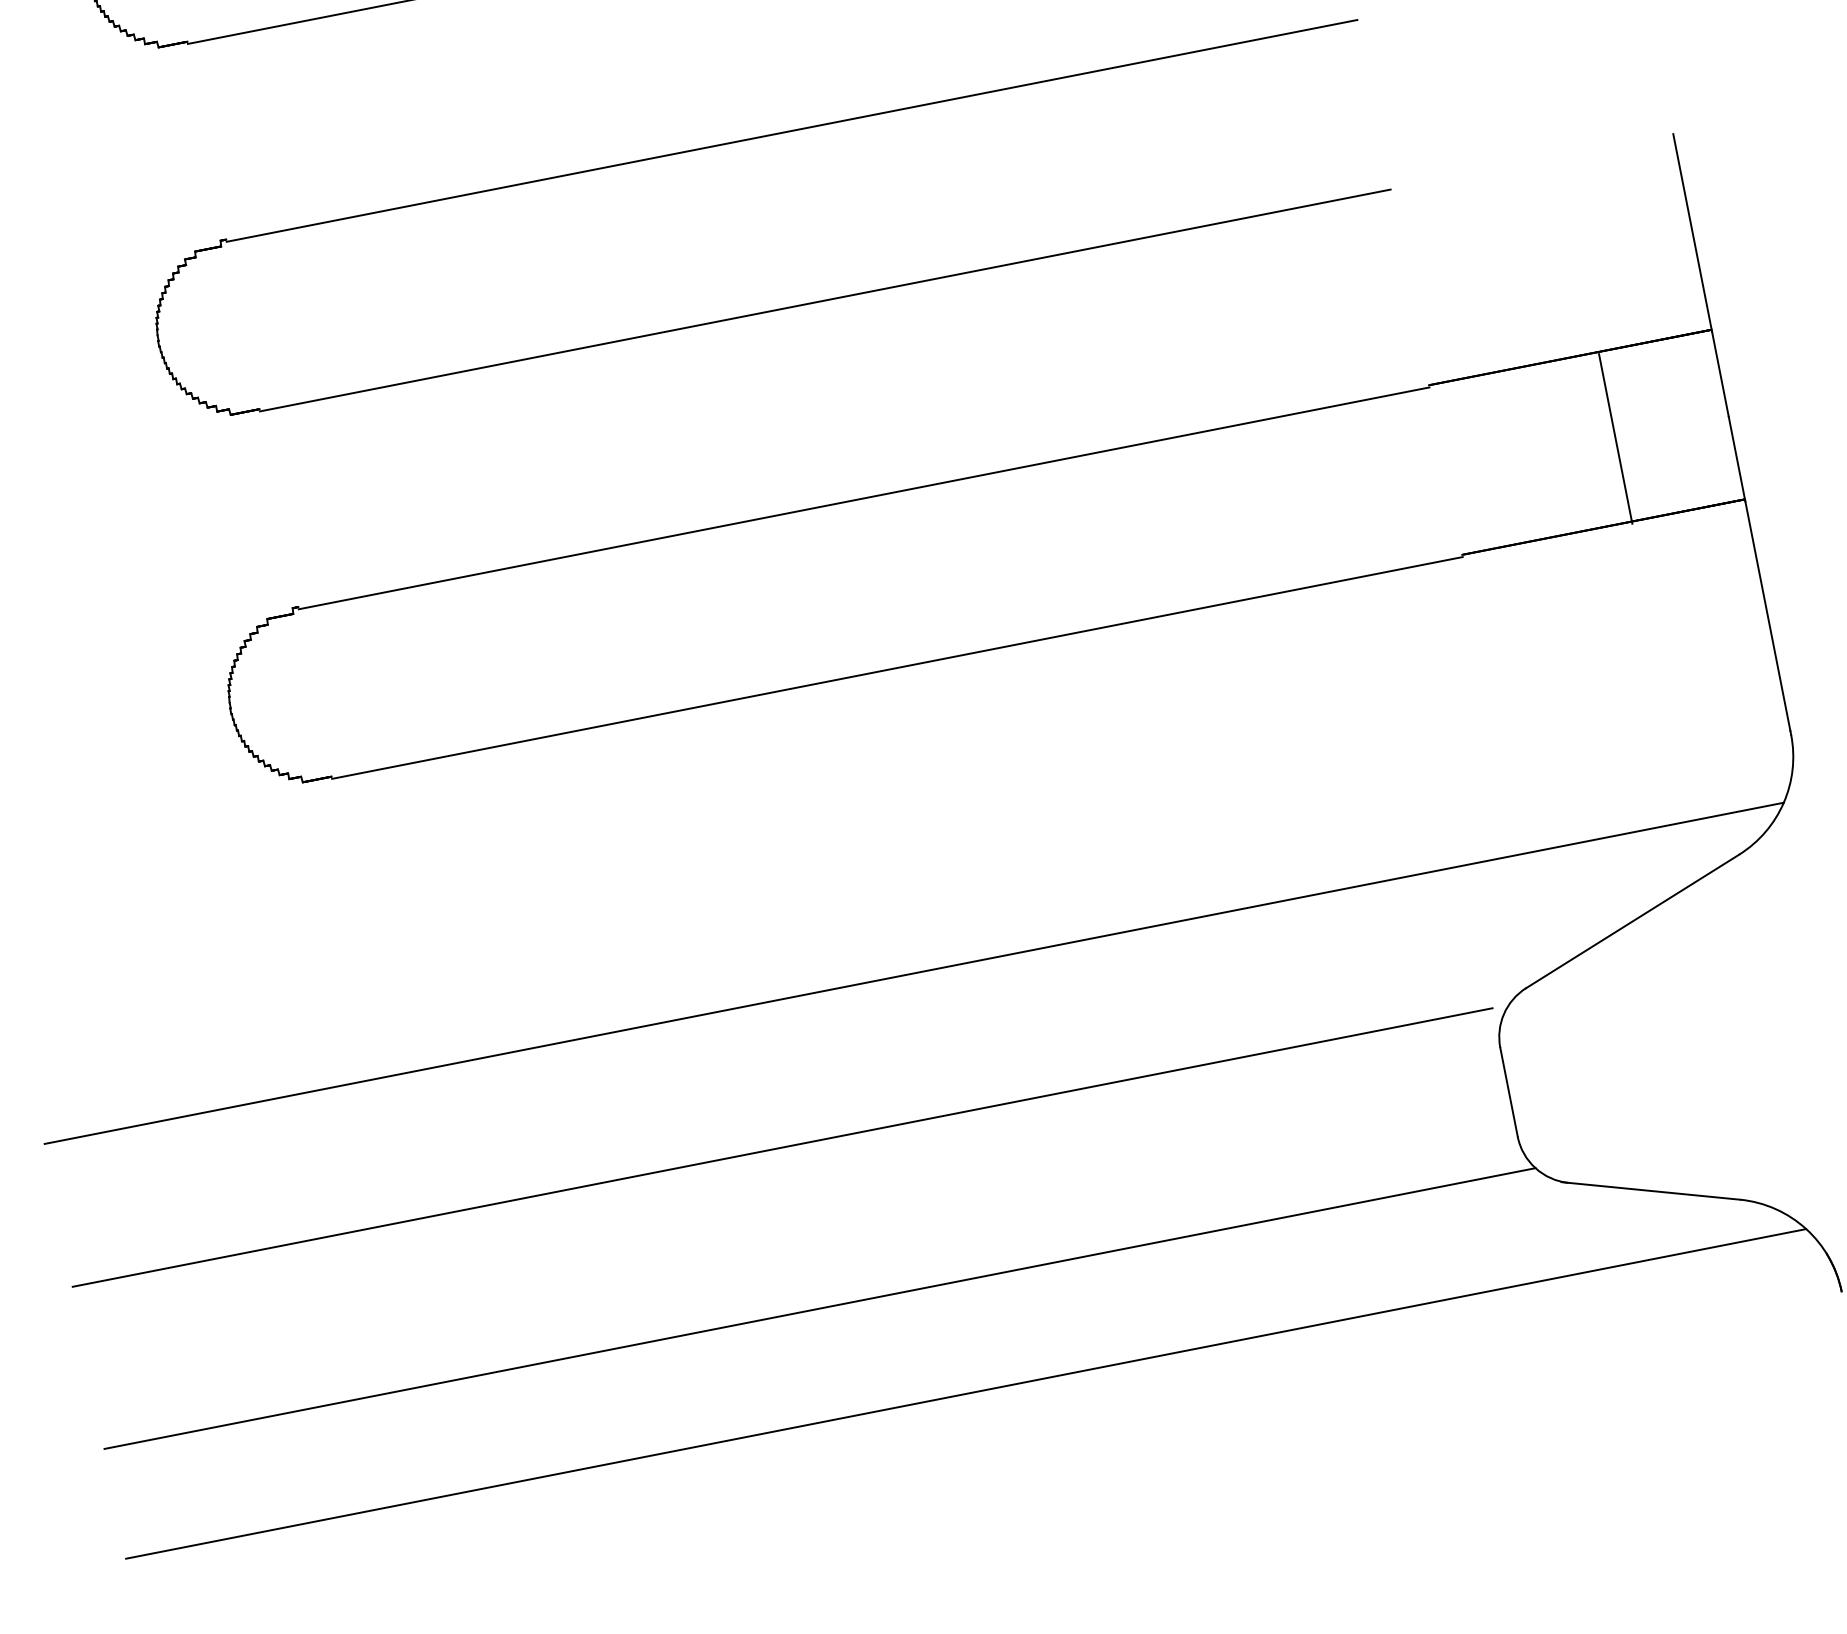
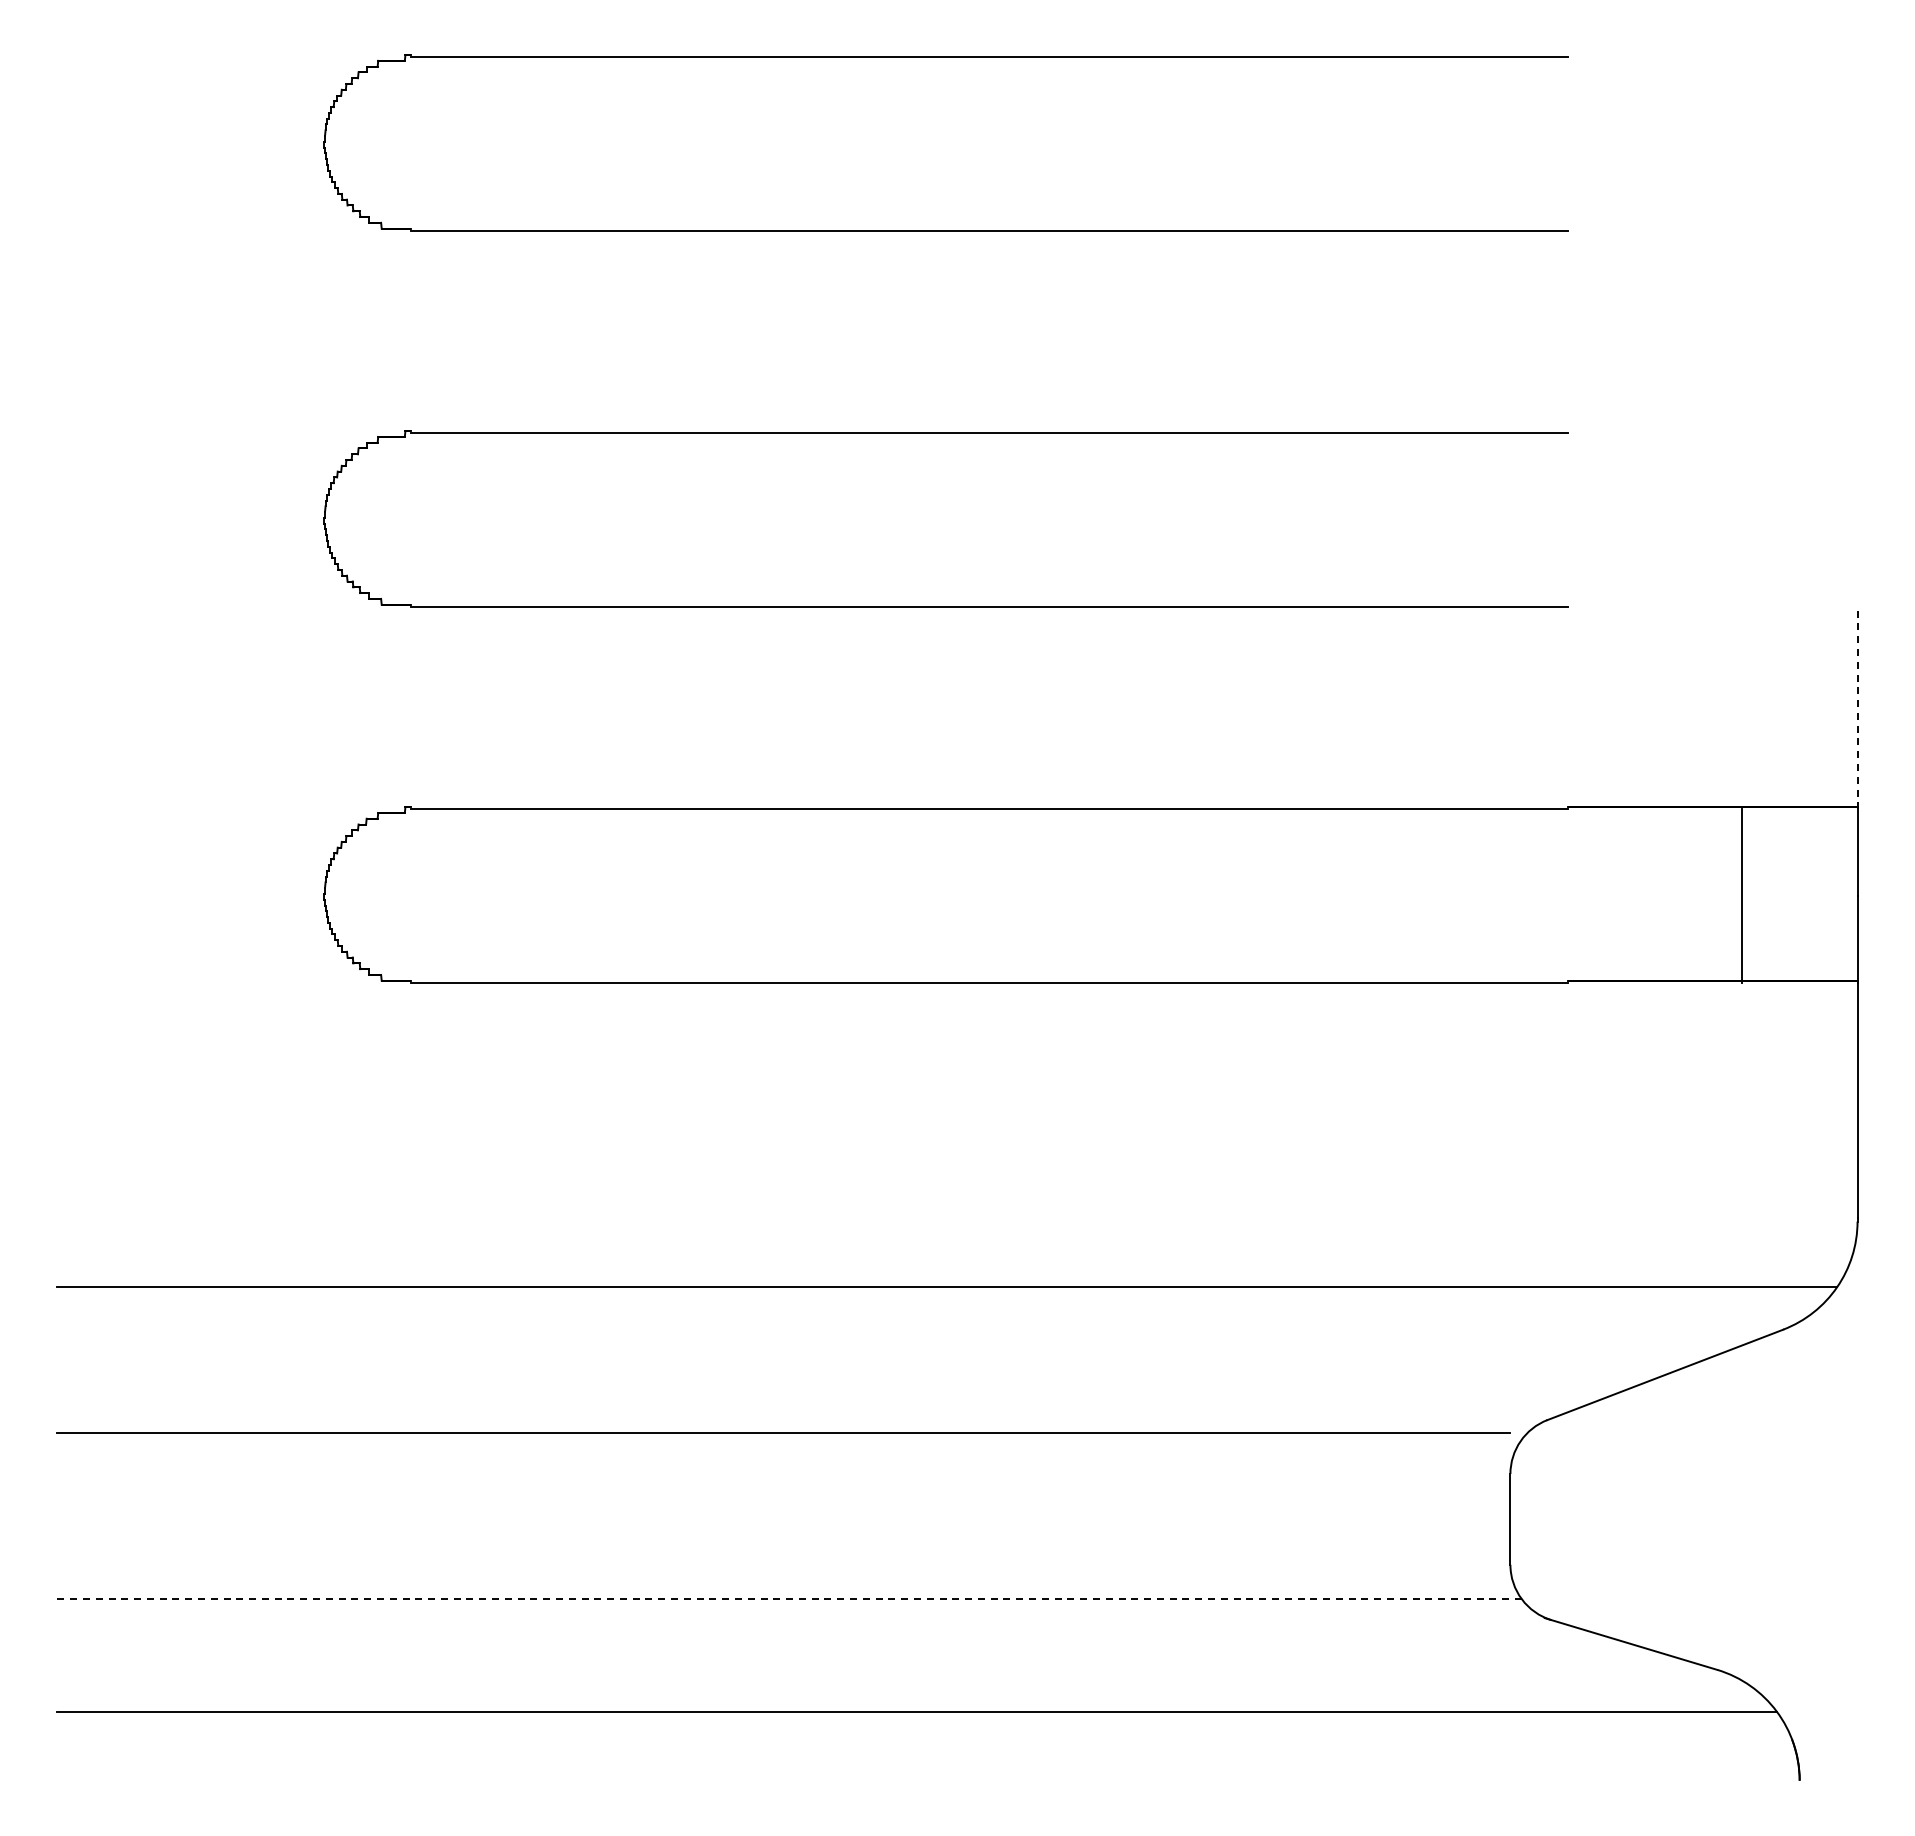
line: (1692, 232) -> (1857, 707), solid -> dashed
line: (819, 1308) -> (789, 1599), solid -> dashed

